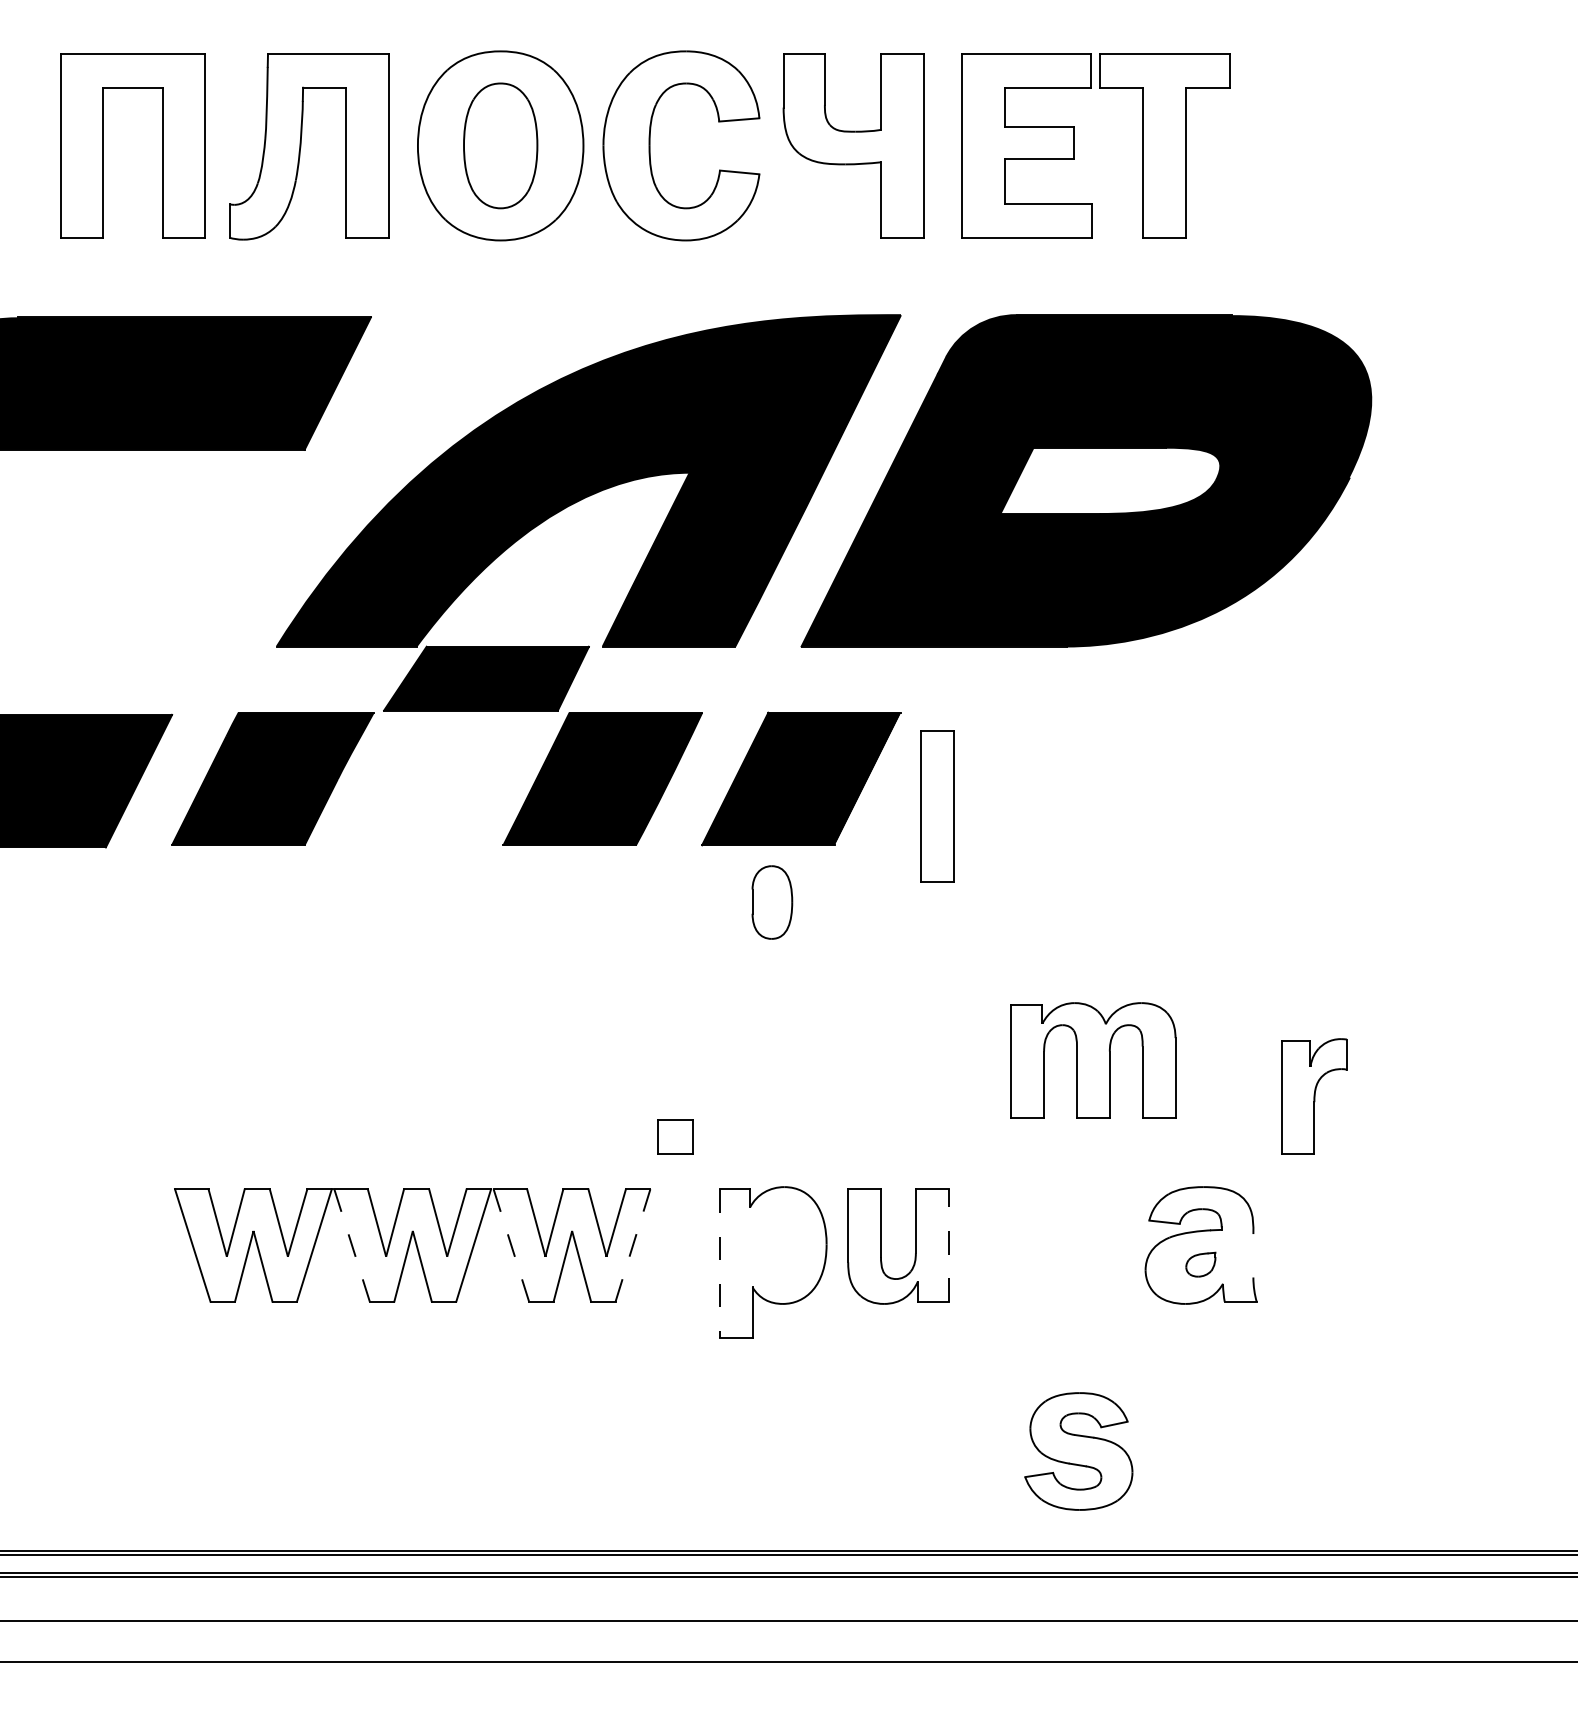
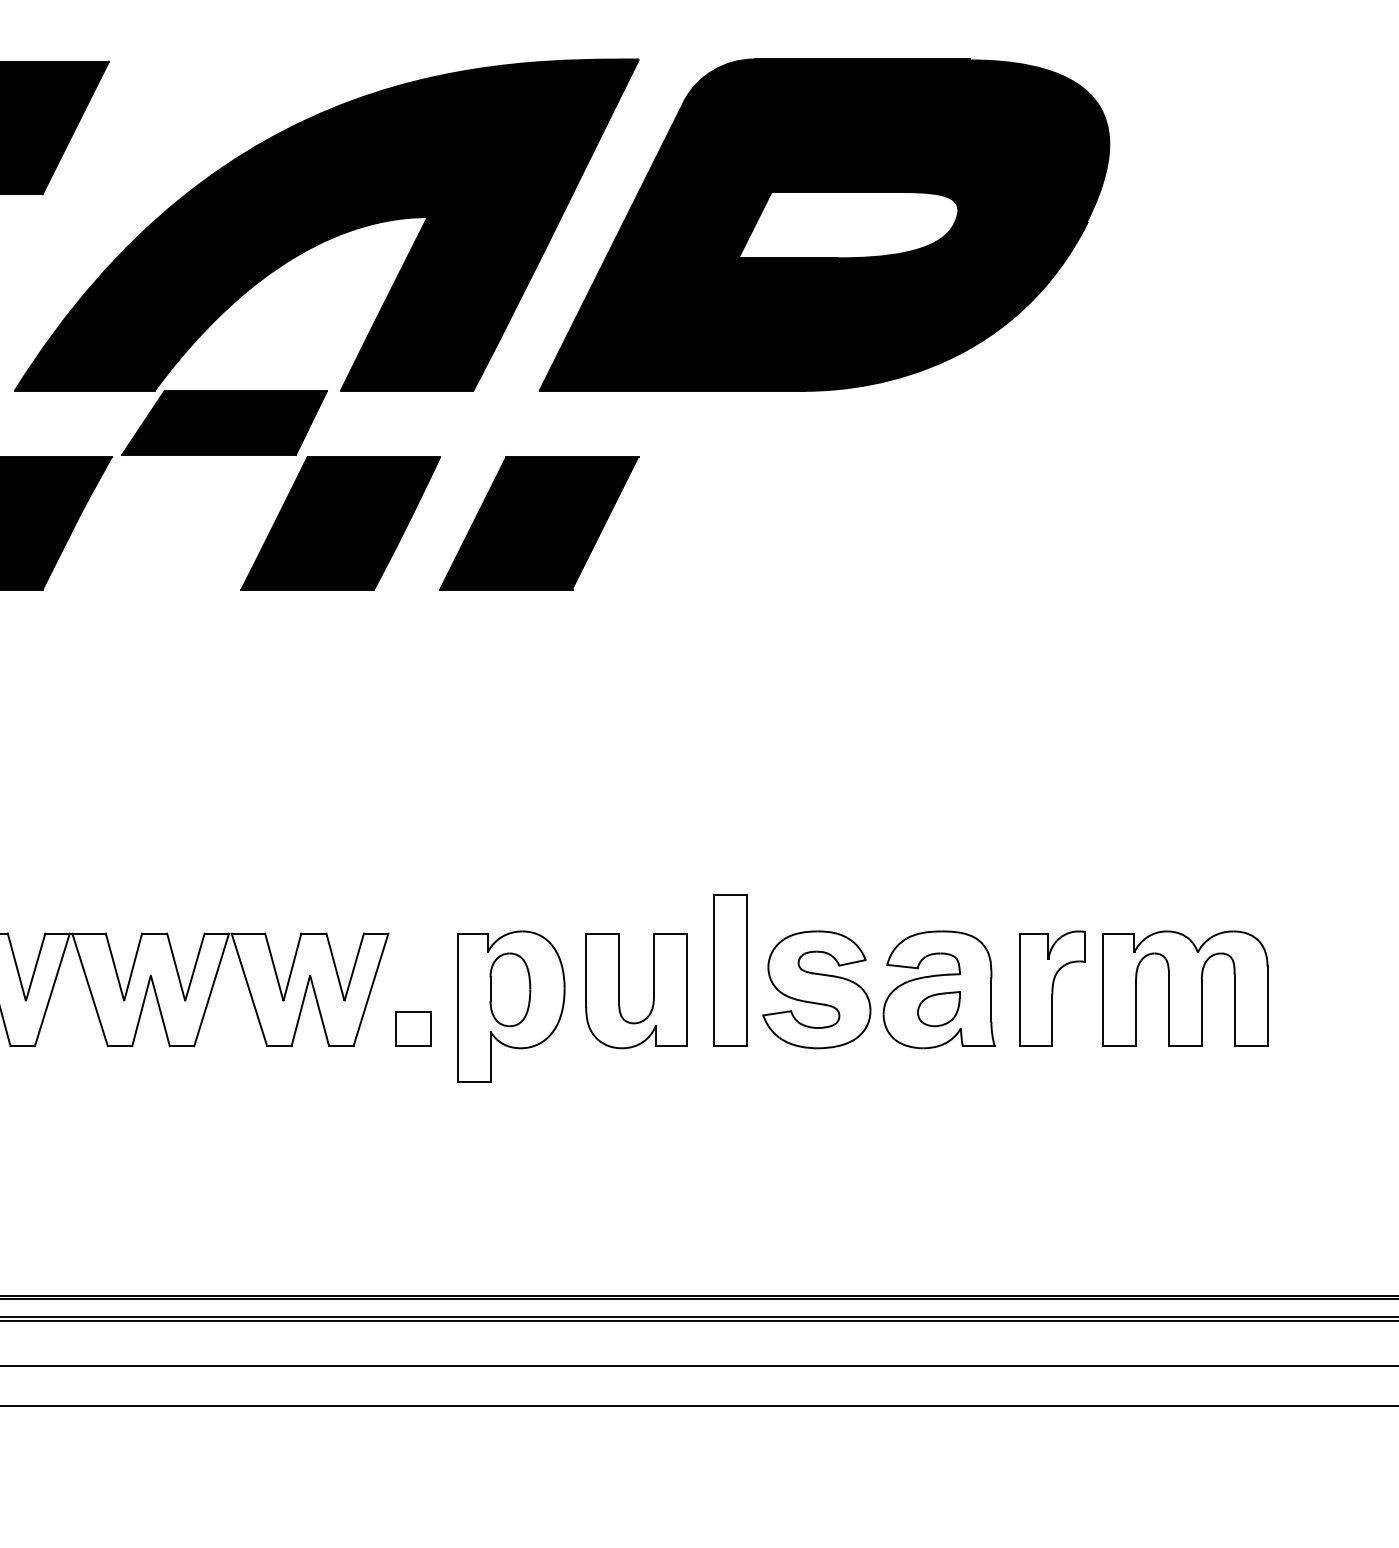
part: (937, 806) -> (730, 970), moved
part: (772, 902) -> (510, 989), moved
part: (1093, 1060) -> (1185, 988), moved
part: (1314, 1096) -> (1052, 988), moved
part: (675, 1136) -> (413, 1028), moved
line: (352, 1245) -> (90, 989), dashed -> solid
line: (511, 1245) -> (249, 989), dashed -> solid
line: (632, 1245) -> (370, 989), dashed -> solid
line: (948, 1245) -> (686, 989), dashed -> solid
line: (1253, 1255) -> (991, 999), added
line: (719, 1264) -> (457, 1008), dashed -> solid
part: (1200, 1264) -> (938, 1008), size x1.43
part: (1078, 1451) -> (816, 989), moved

